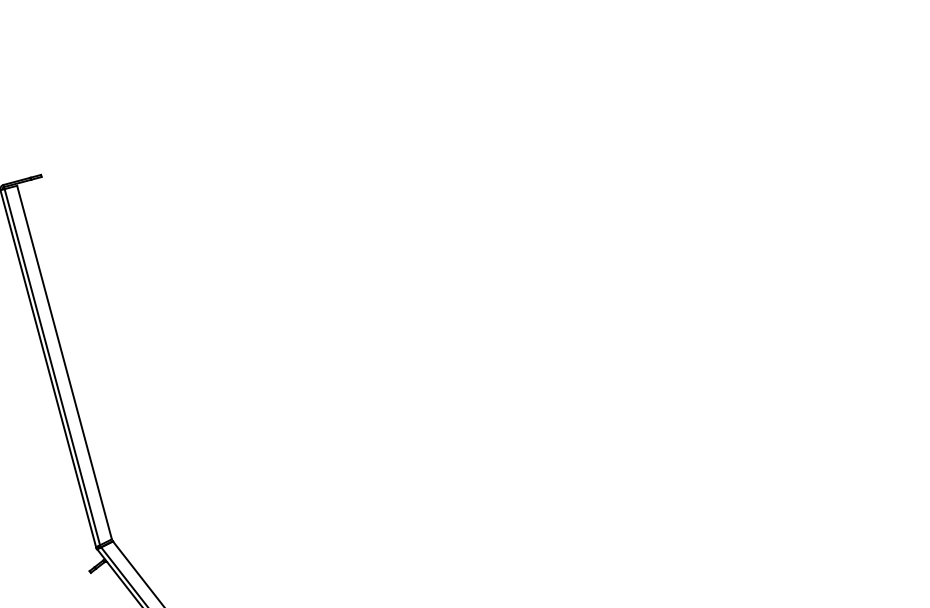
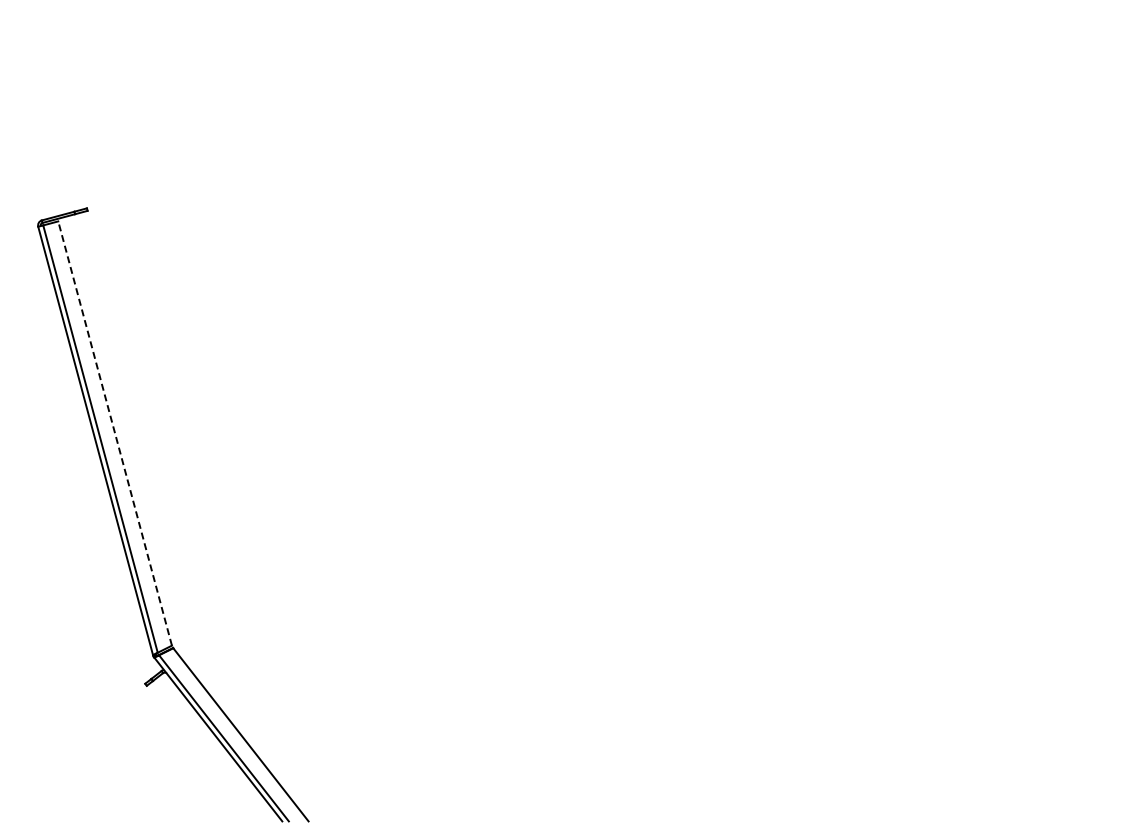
line: (64, 362) -> (115, 433), solid -> dashed

